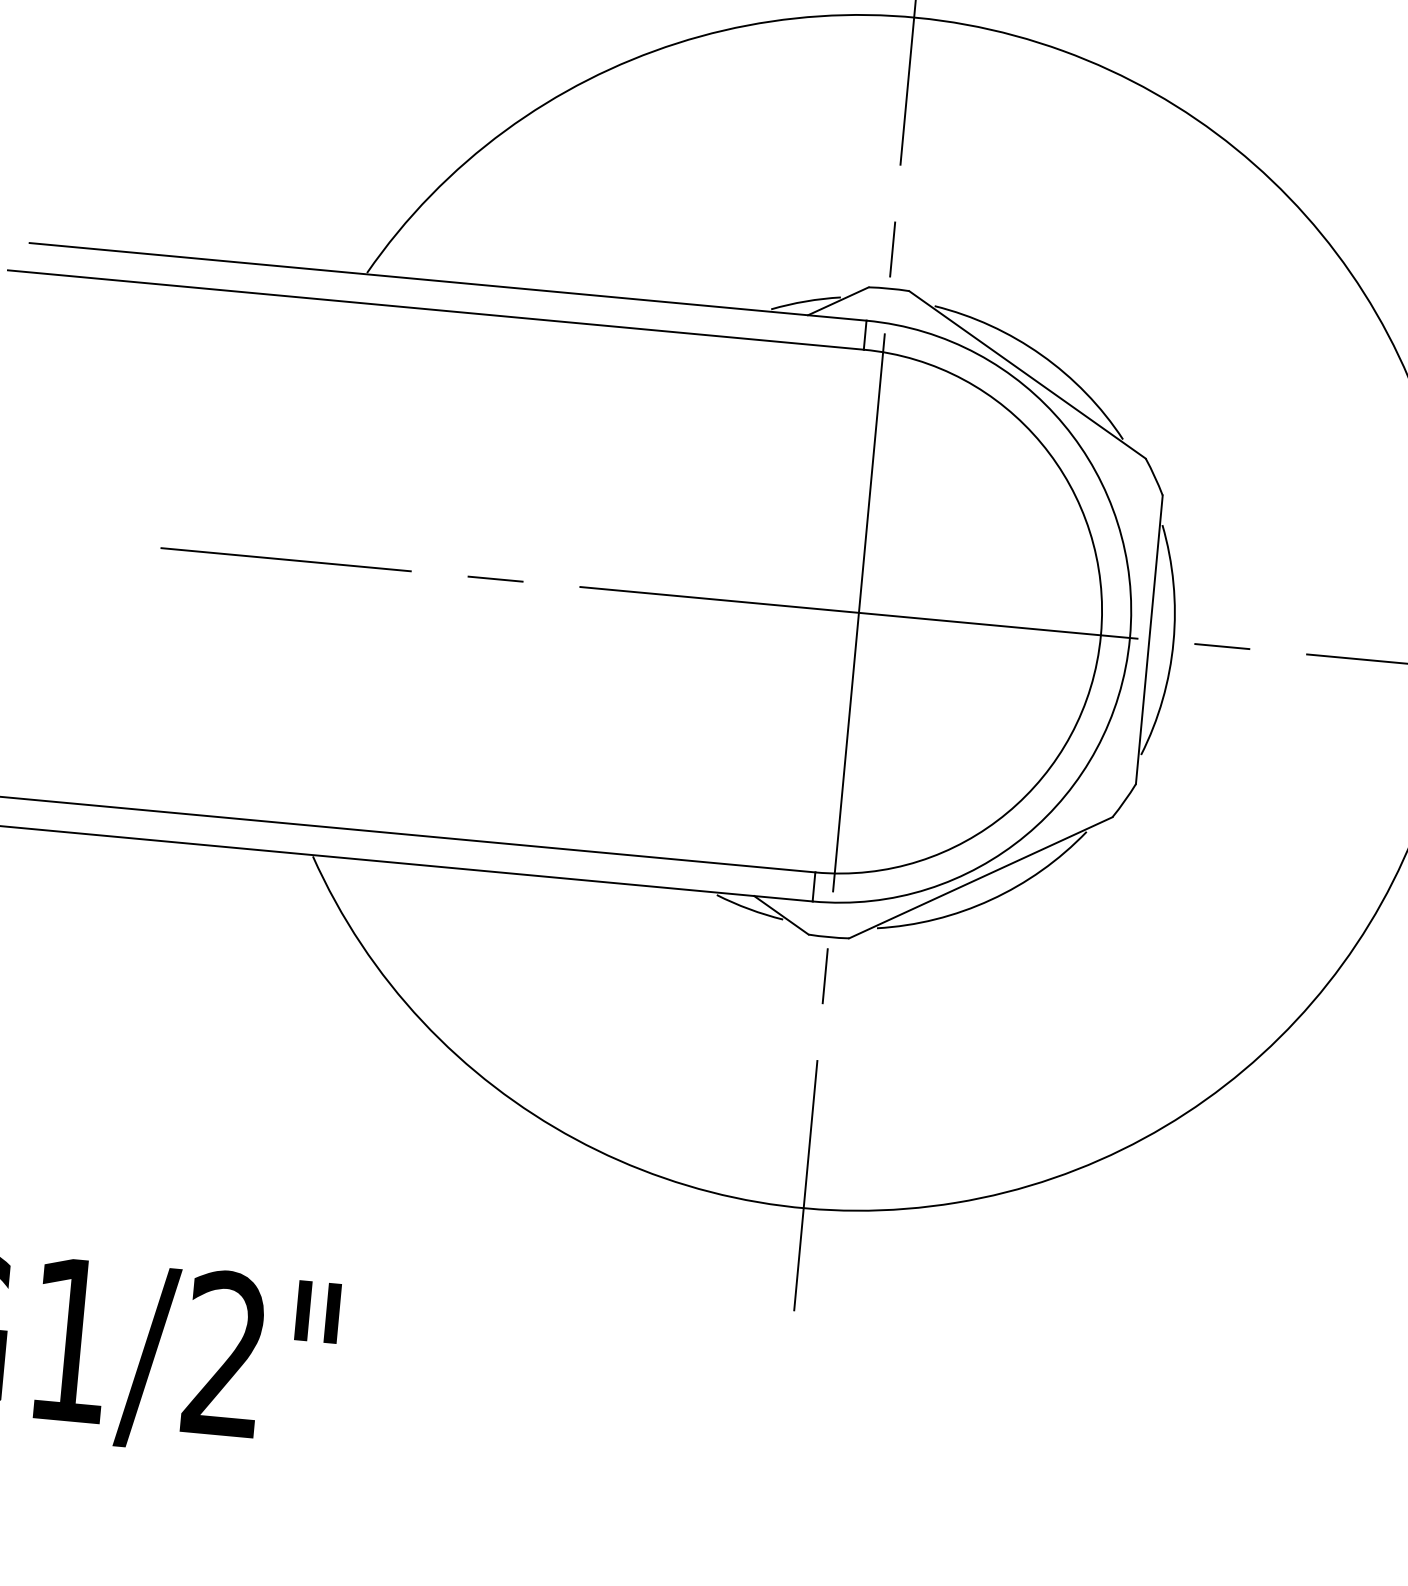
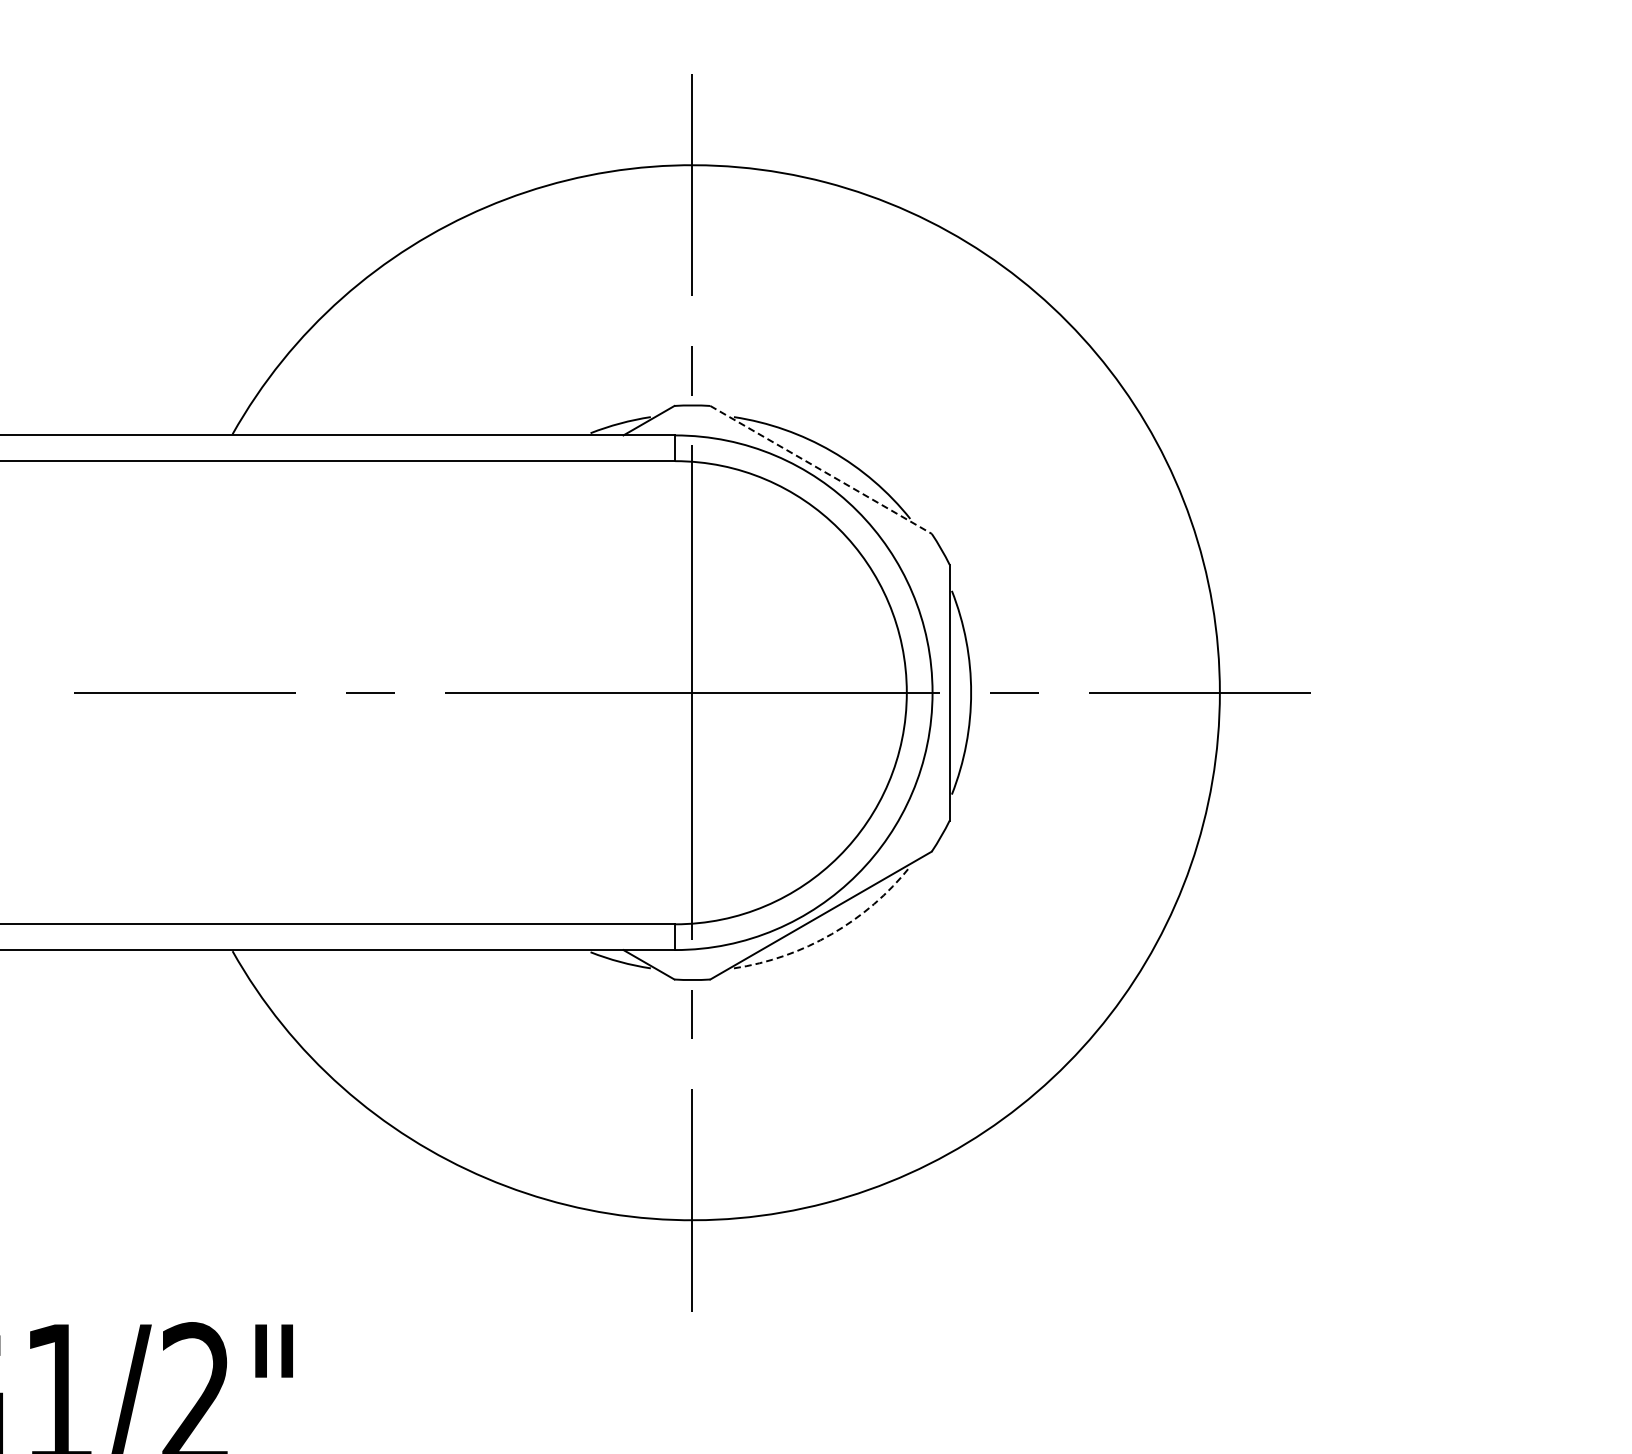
line: (1027, 374) -> (821, 469), solid -> dashed
arc: (990, 900) -> (831, 934), solid -> dashed

